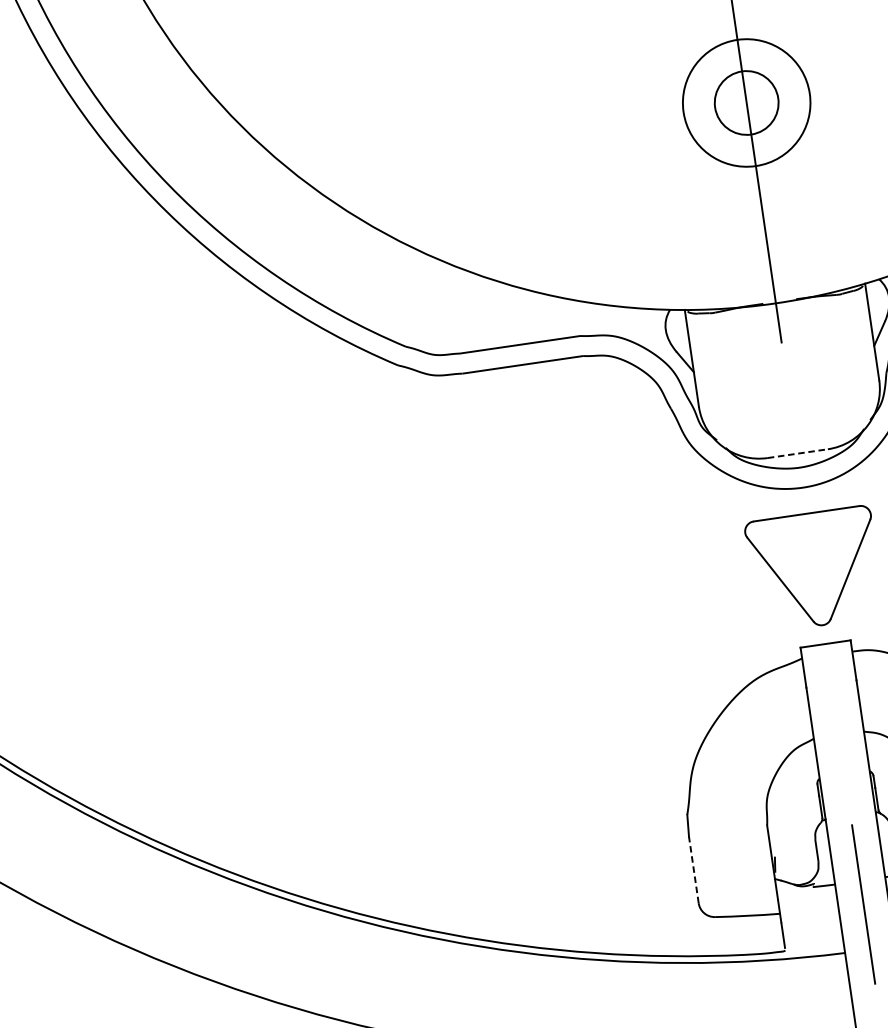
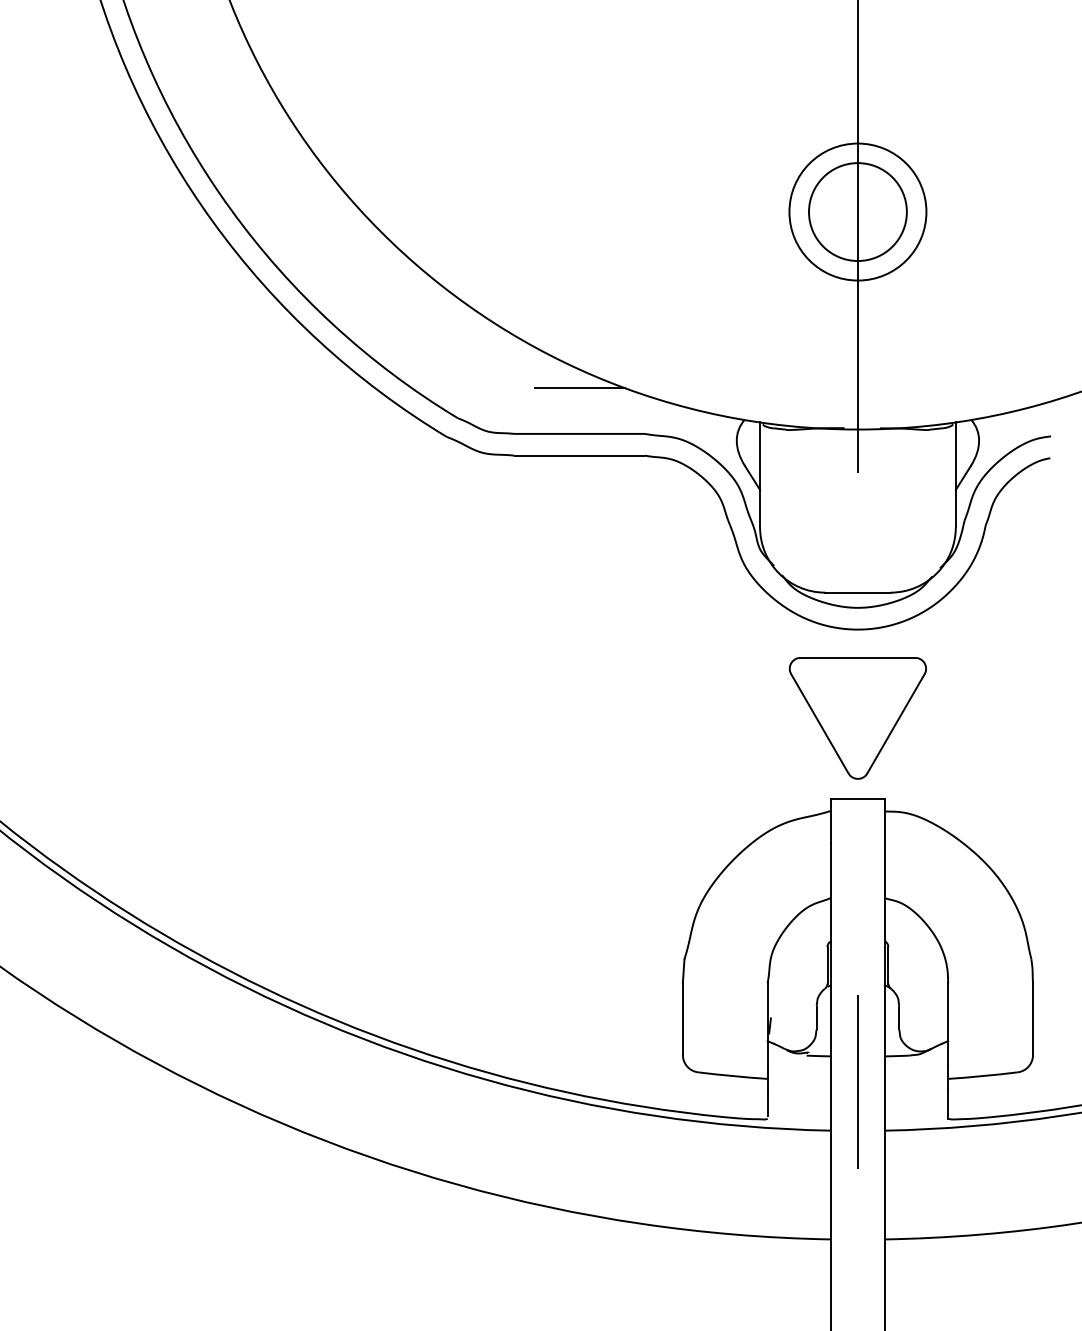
circle: (746, 103) -> (857, 212), size x1.43
line: (513, 302) -> (579, 387), added
line: (797, 453) -> (857, 592), dashed -> solid
line: (693, 869) -> (682, 1018), dashed -> solid

